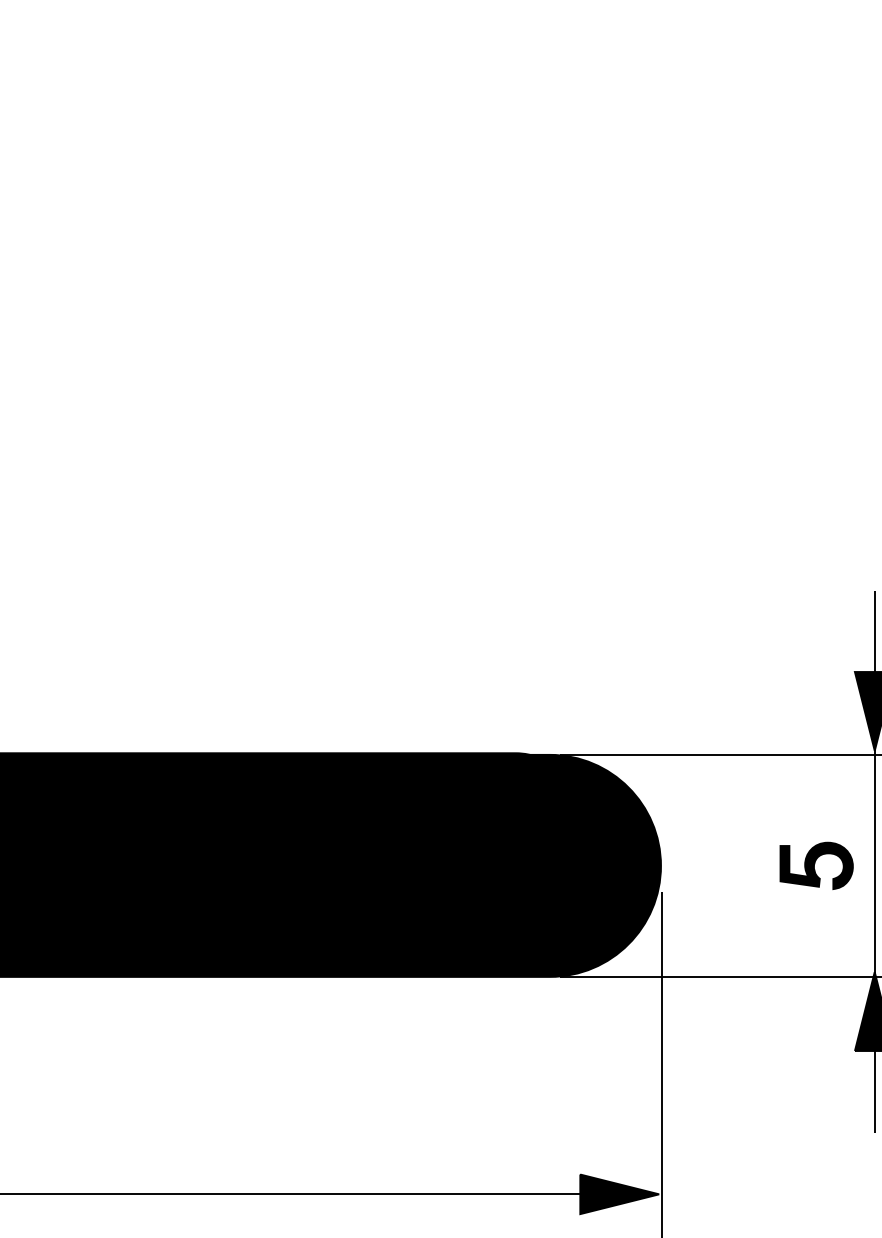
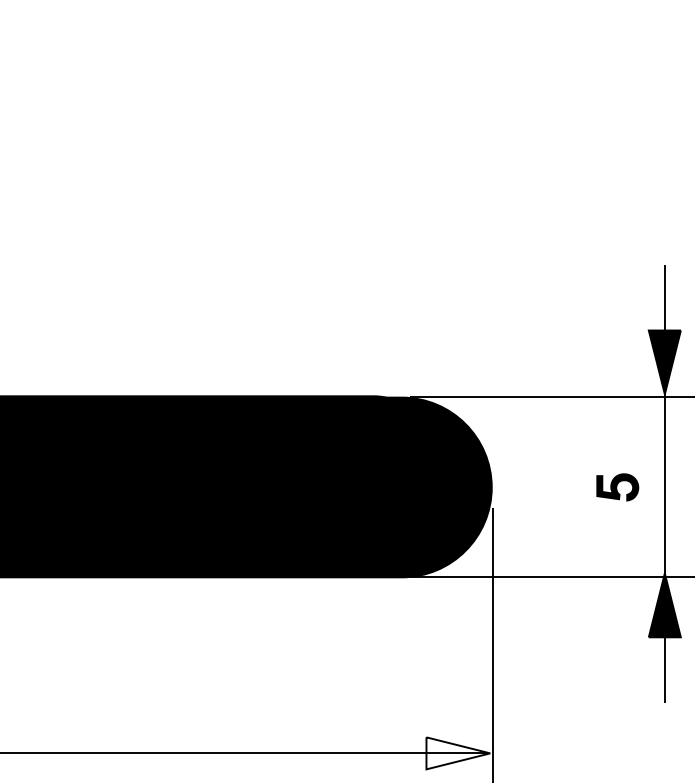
part: (816, 865) -> (617, 487), size x0.7
fill: (619, 1194) -> (458, 753), removed

